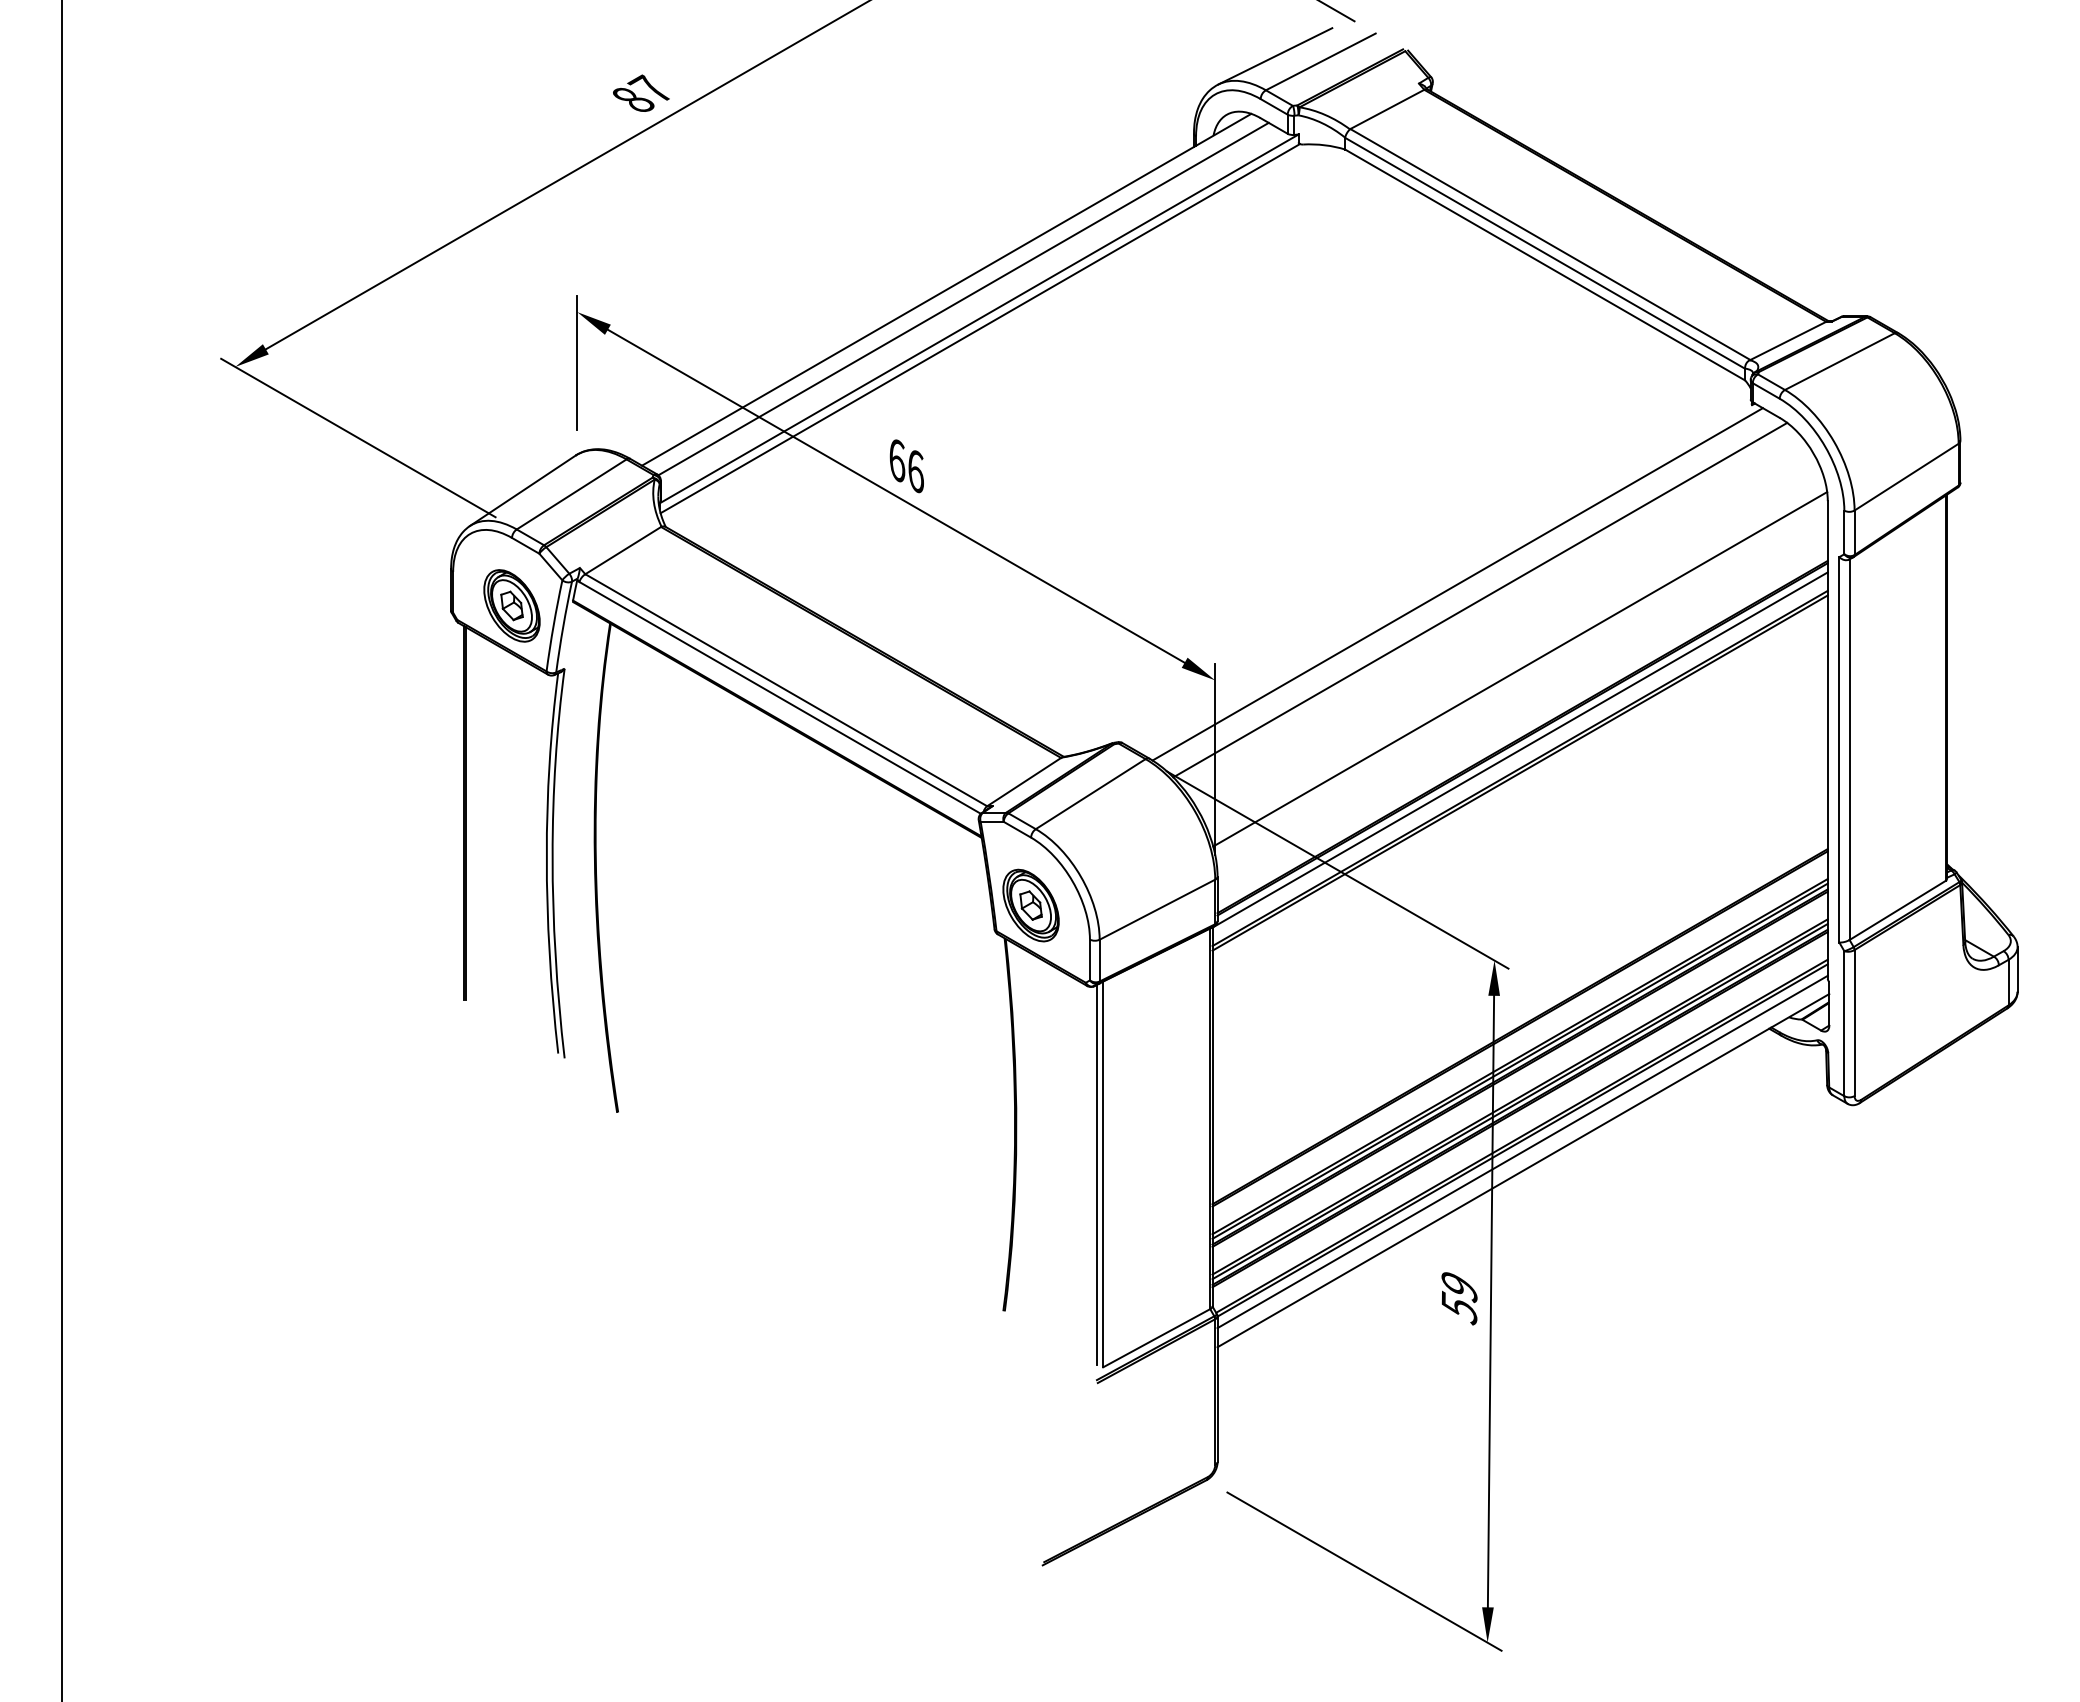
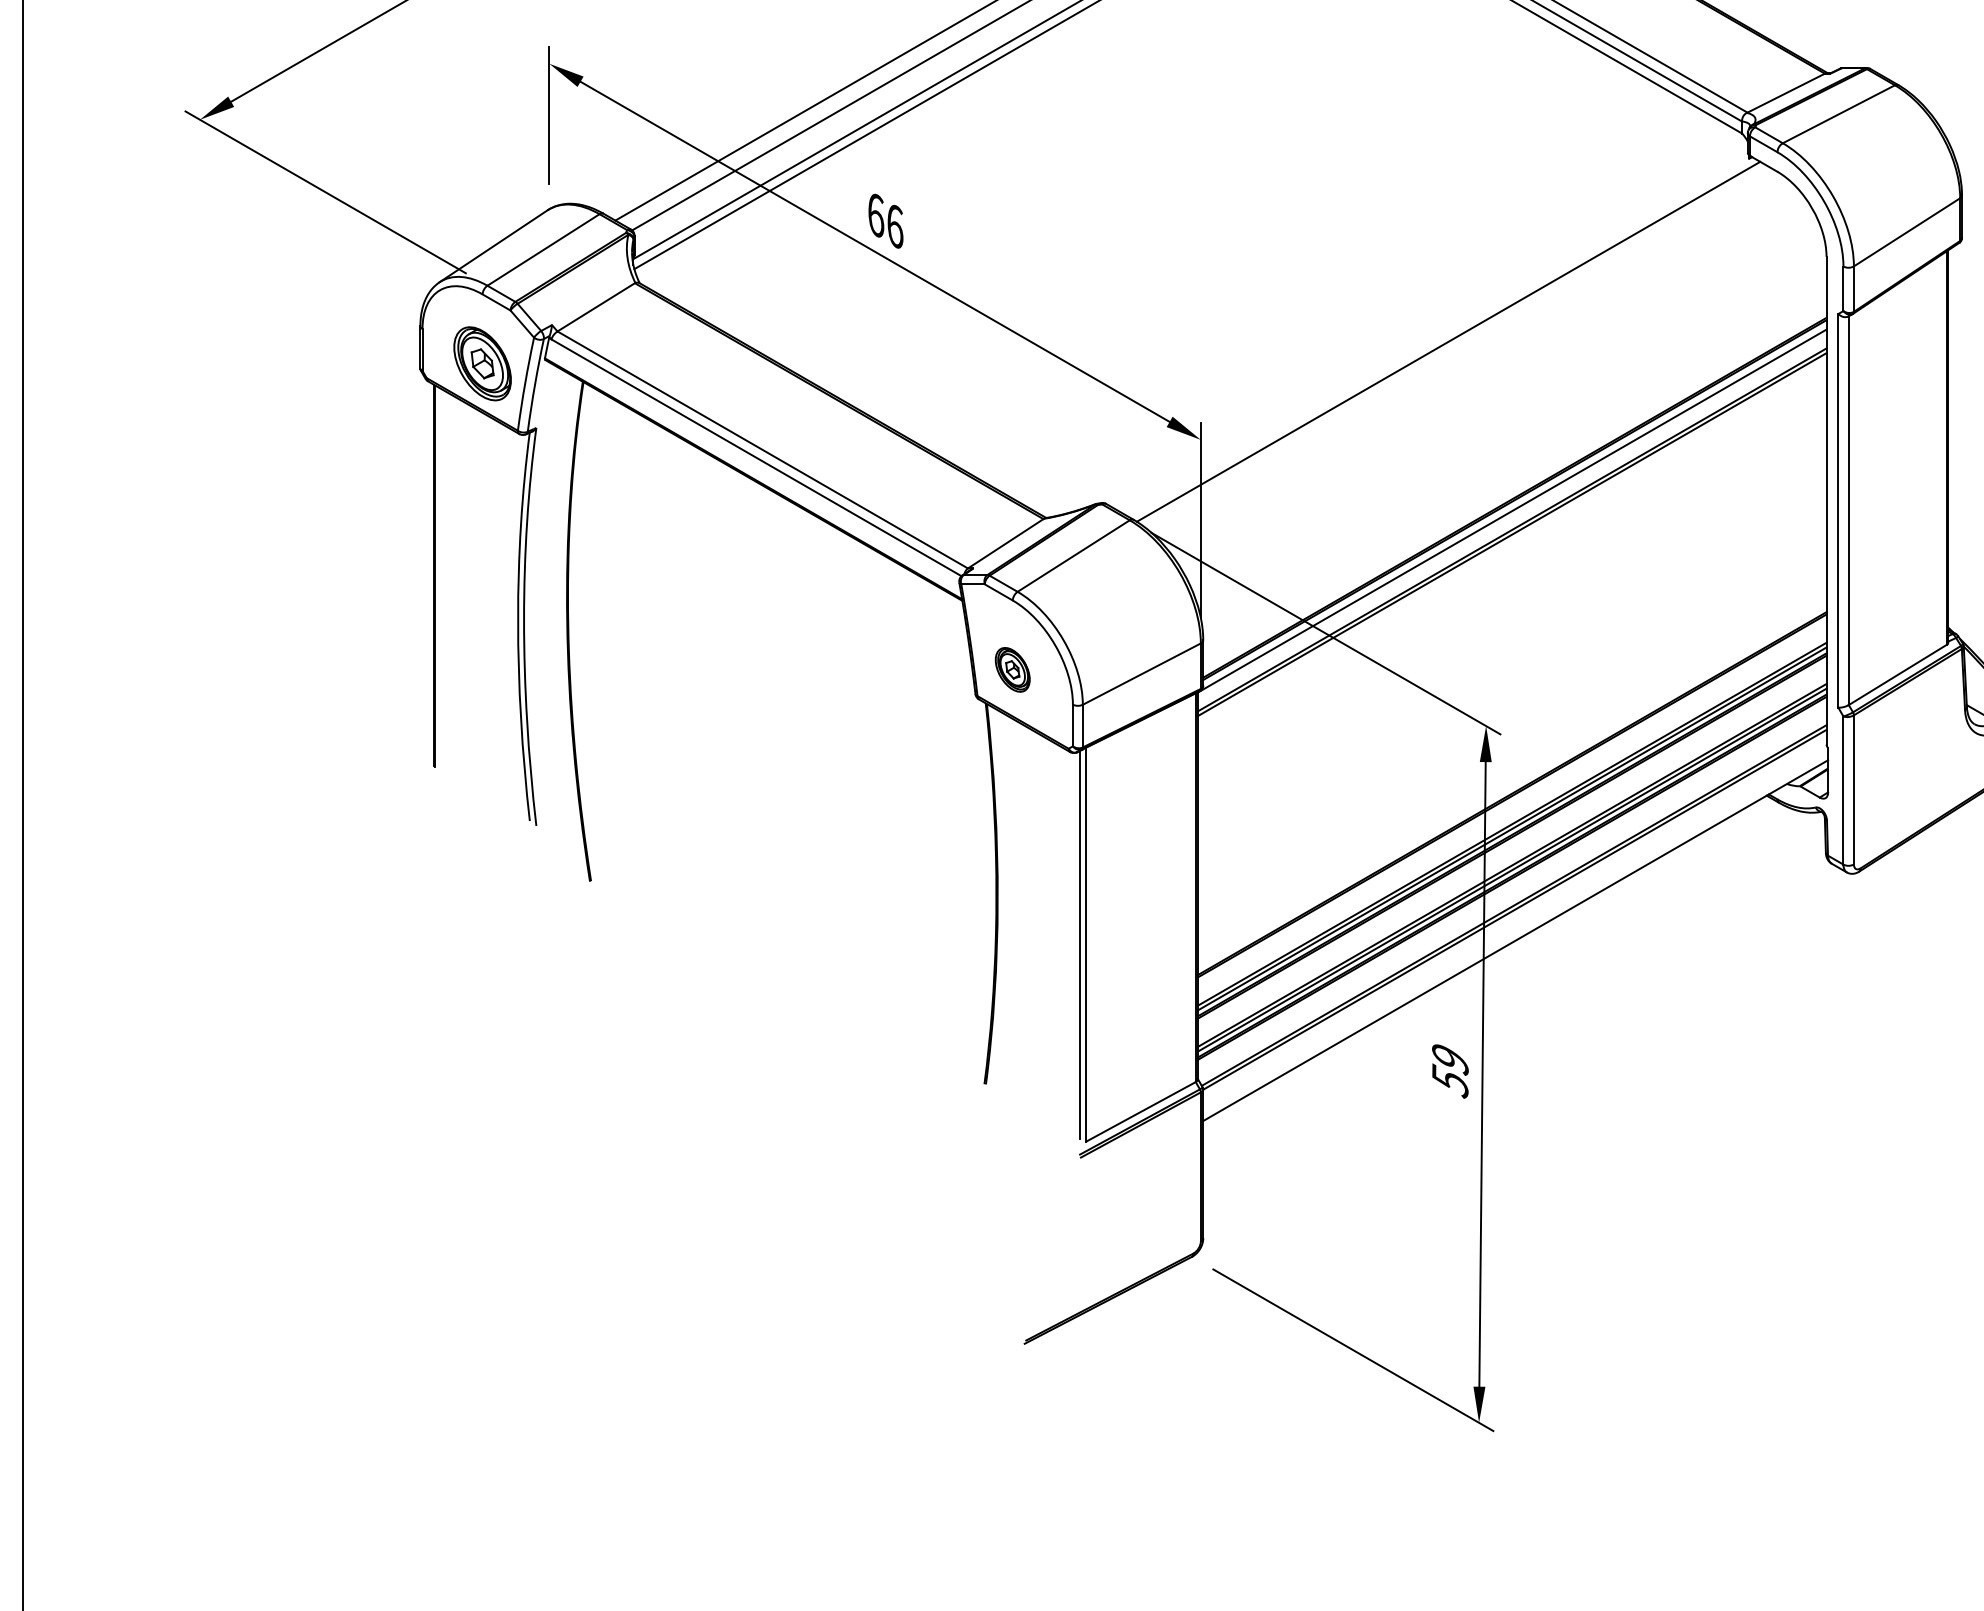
line: (1480, 599) -> (1471, 357), removed
line: (1520, 669) -> (1512, 428), removed
part: (1030, 905) -> (1012, 669), size x0.6
line: (1522, 1151) -> (1514, 921), removed

